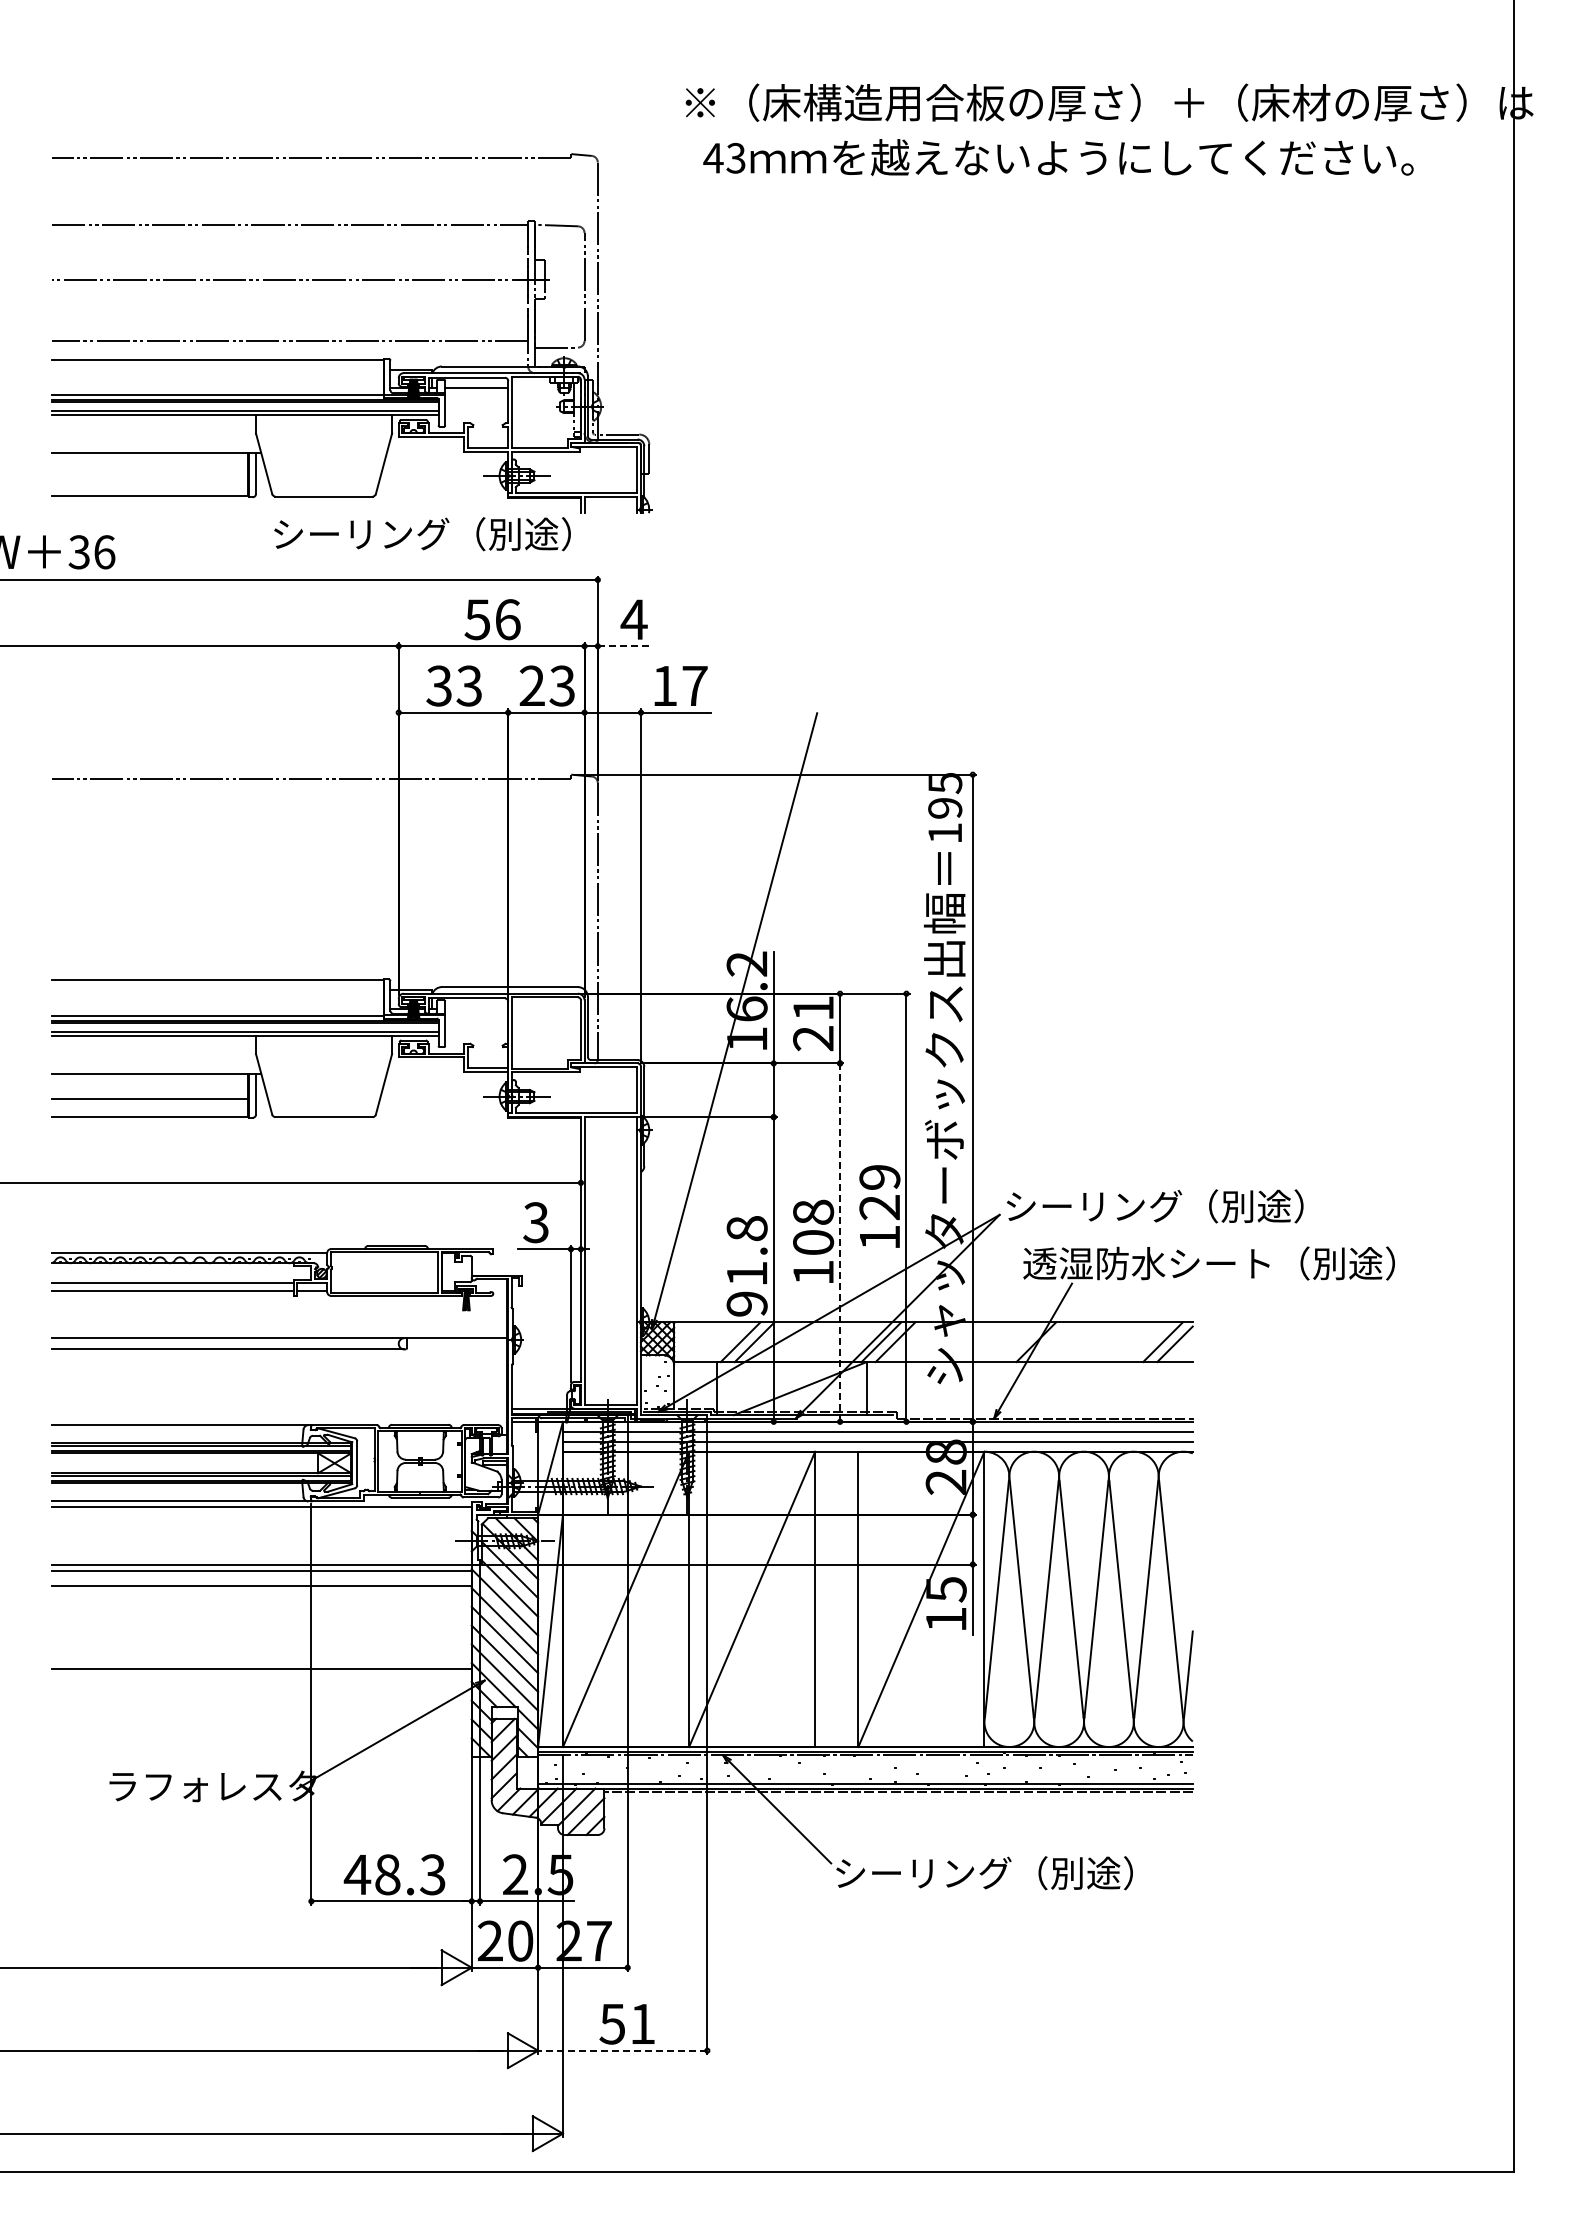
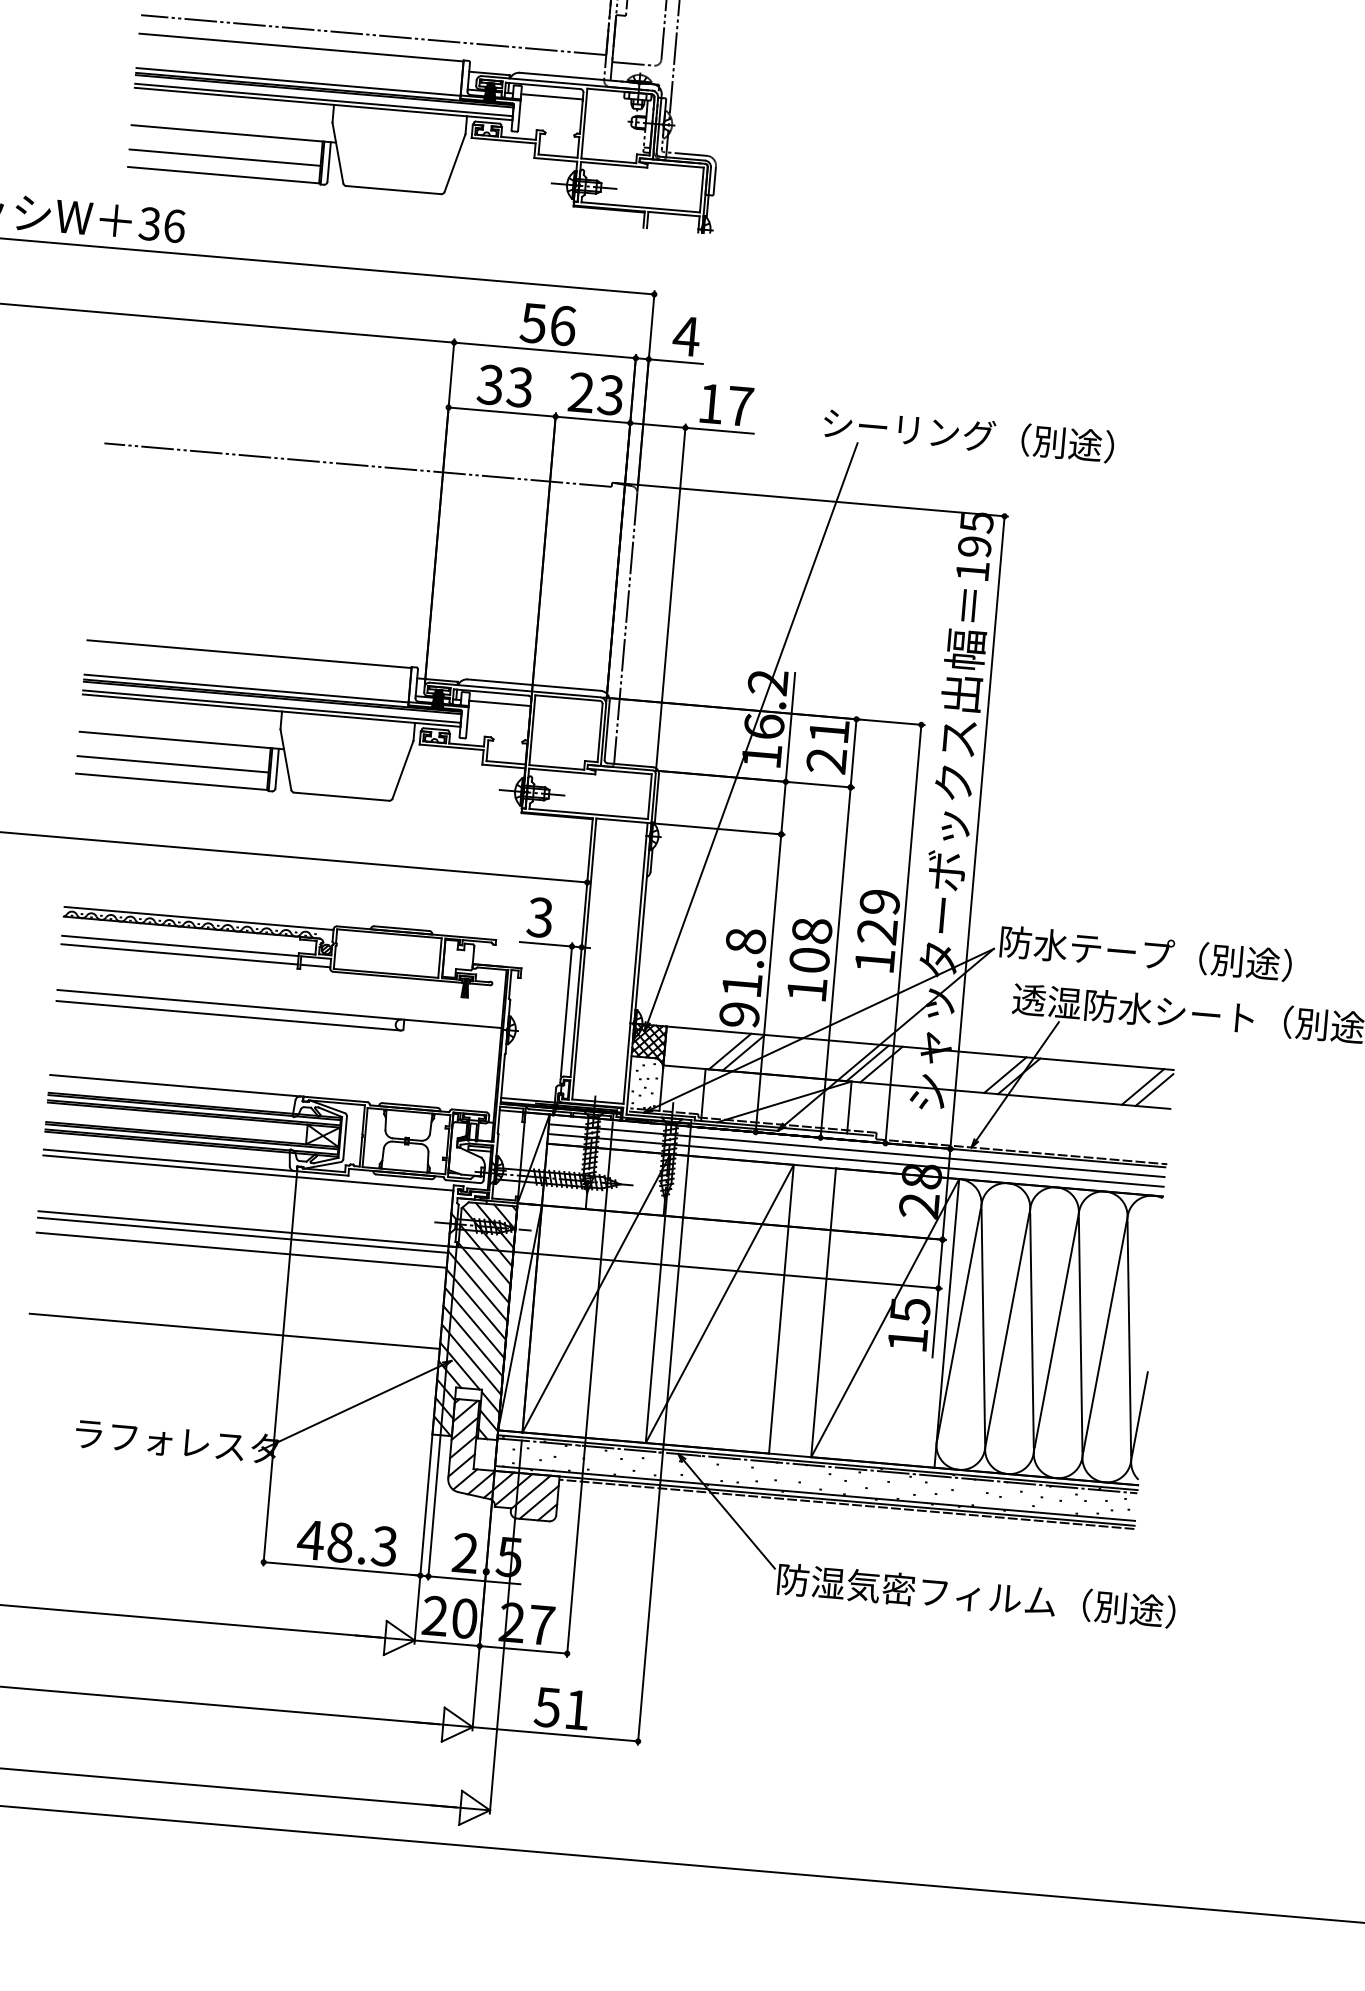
line: (149, 478) -> (224, 157), added
text: (422, 534) -> (968, 435), moved
line: (625, 646) -> (675, 361), dashed -> solid
line: (476, 1008) -> (499, 703), added
text: (1094, 1205) -> (1087, 947), シーリング（別途） -> 防水テープ（別途）
line: (840, 1242) -> (836, 962), dashed -> solid
line: (1022, 1342) -> (1005, 1075), added
text: (1038, 1873) -> (976, 1595), シーリング（別途） -> 防湿気密フィルム（別途）
line: (622, 2050) -> (555, 1734), dashed -> solid

